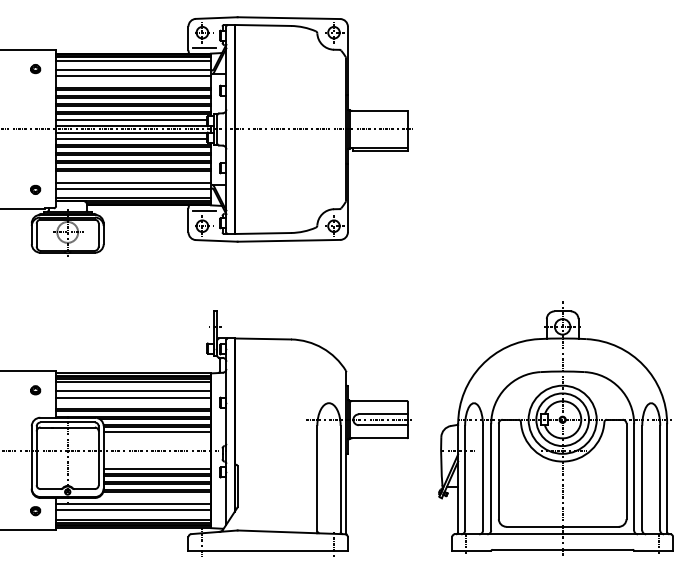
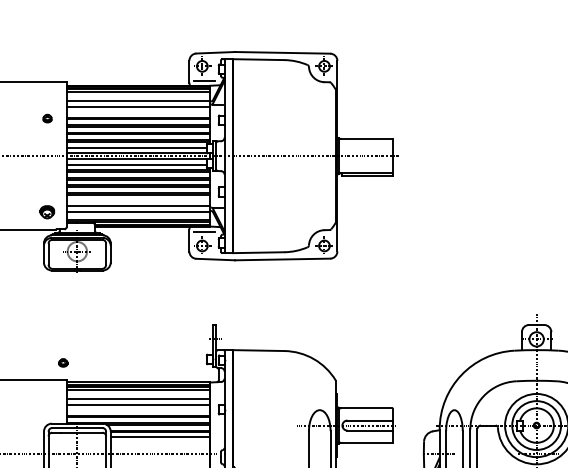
part: (35, 69) -> (47, 119), moved
part: (35, 189) -> (47, 211), size x1.6
part: (35, 390) -> (63, 363), moved

